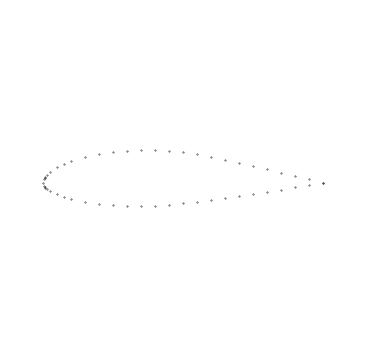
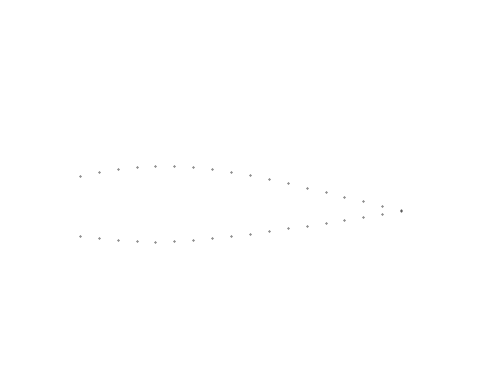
part: (50, 173) -> (32, 197), removed

